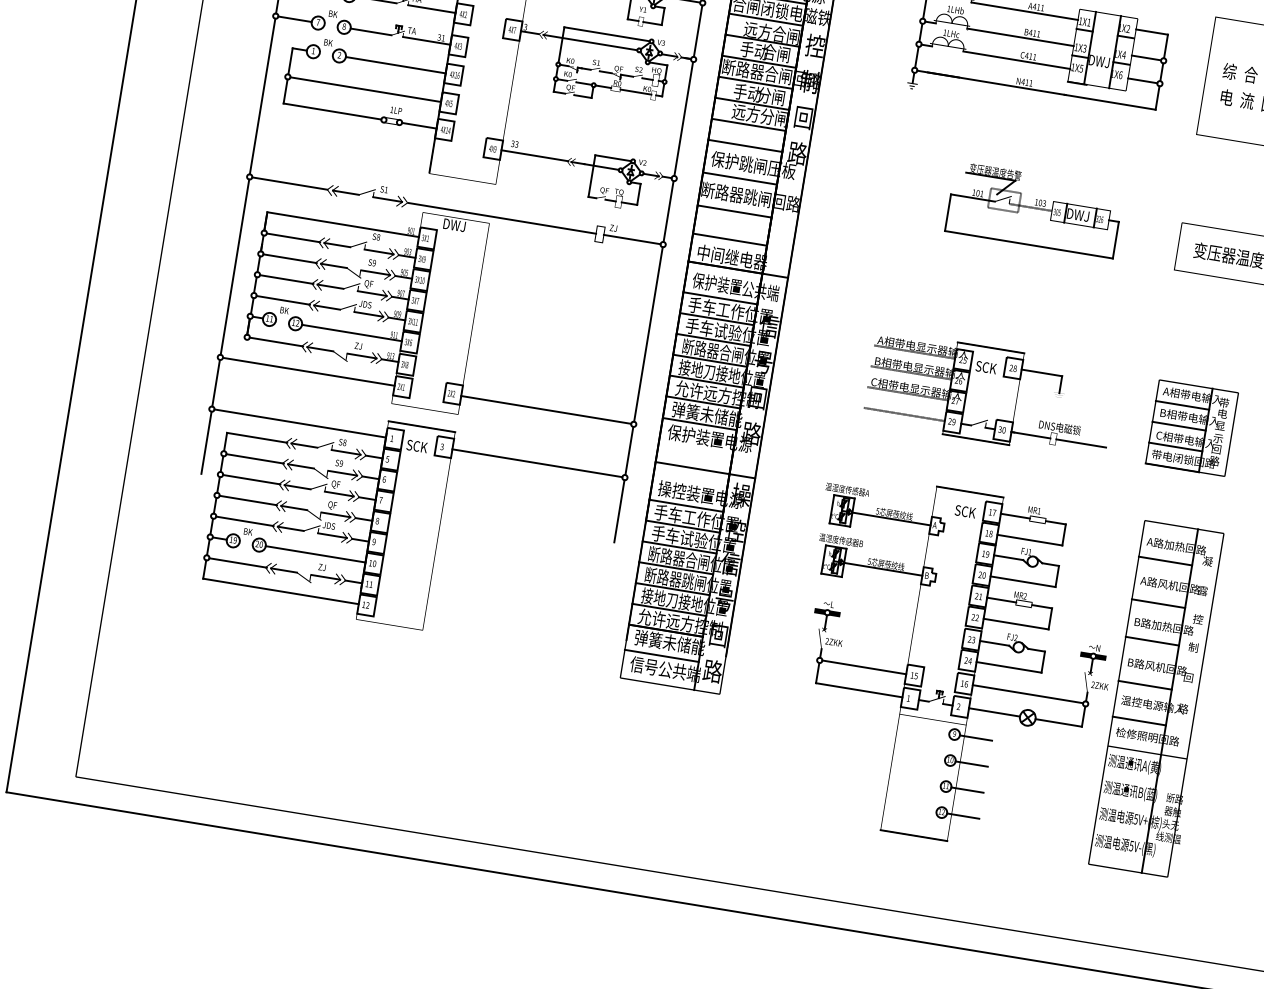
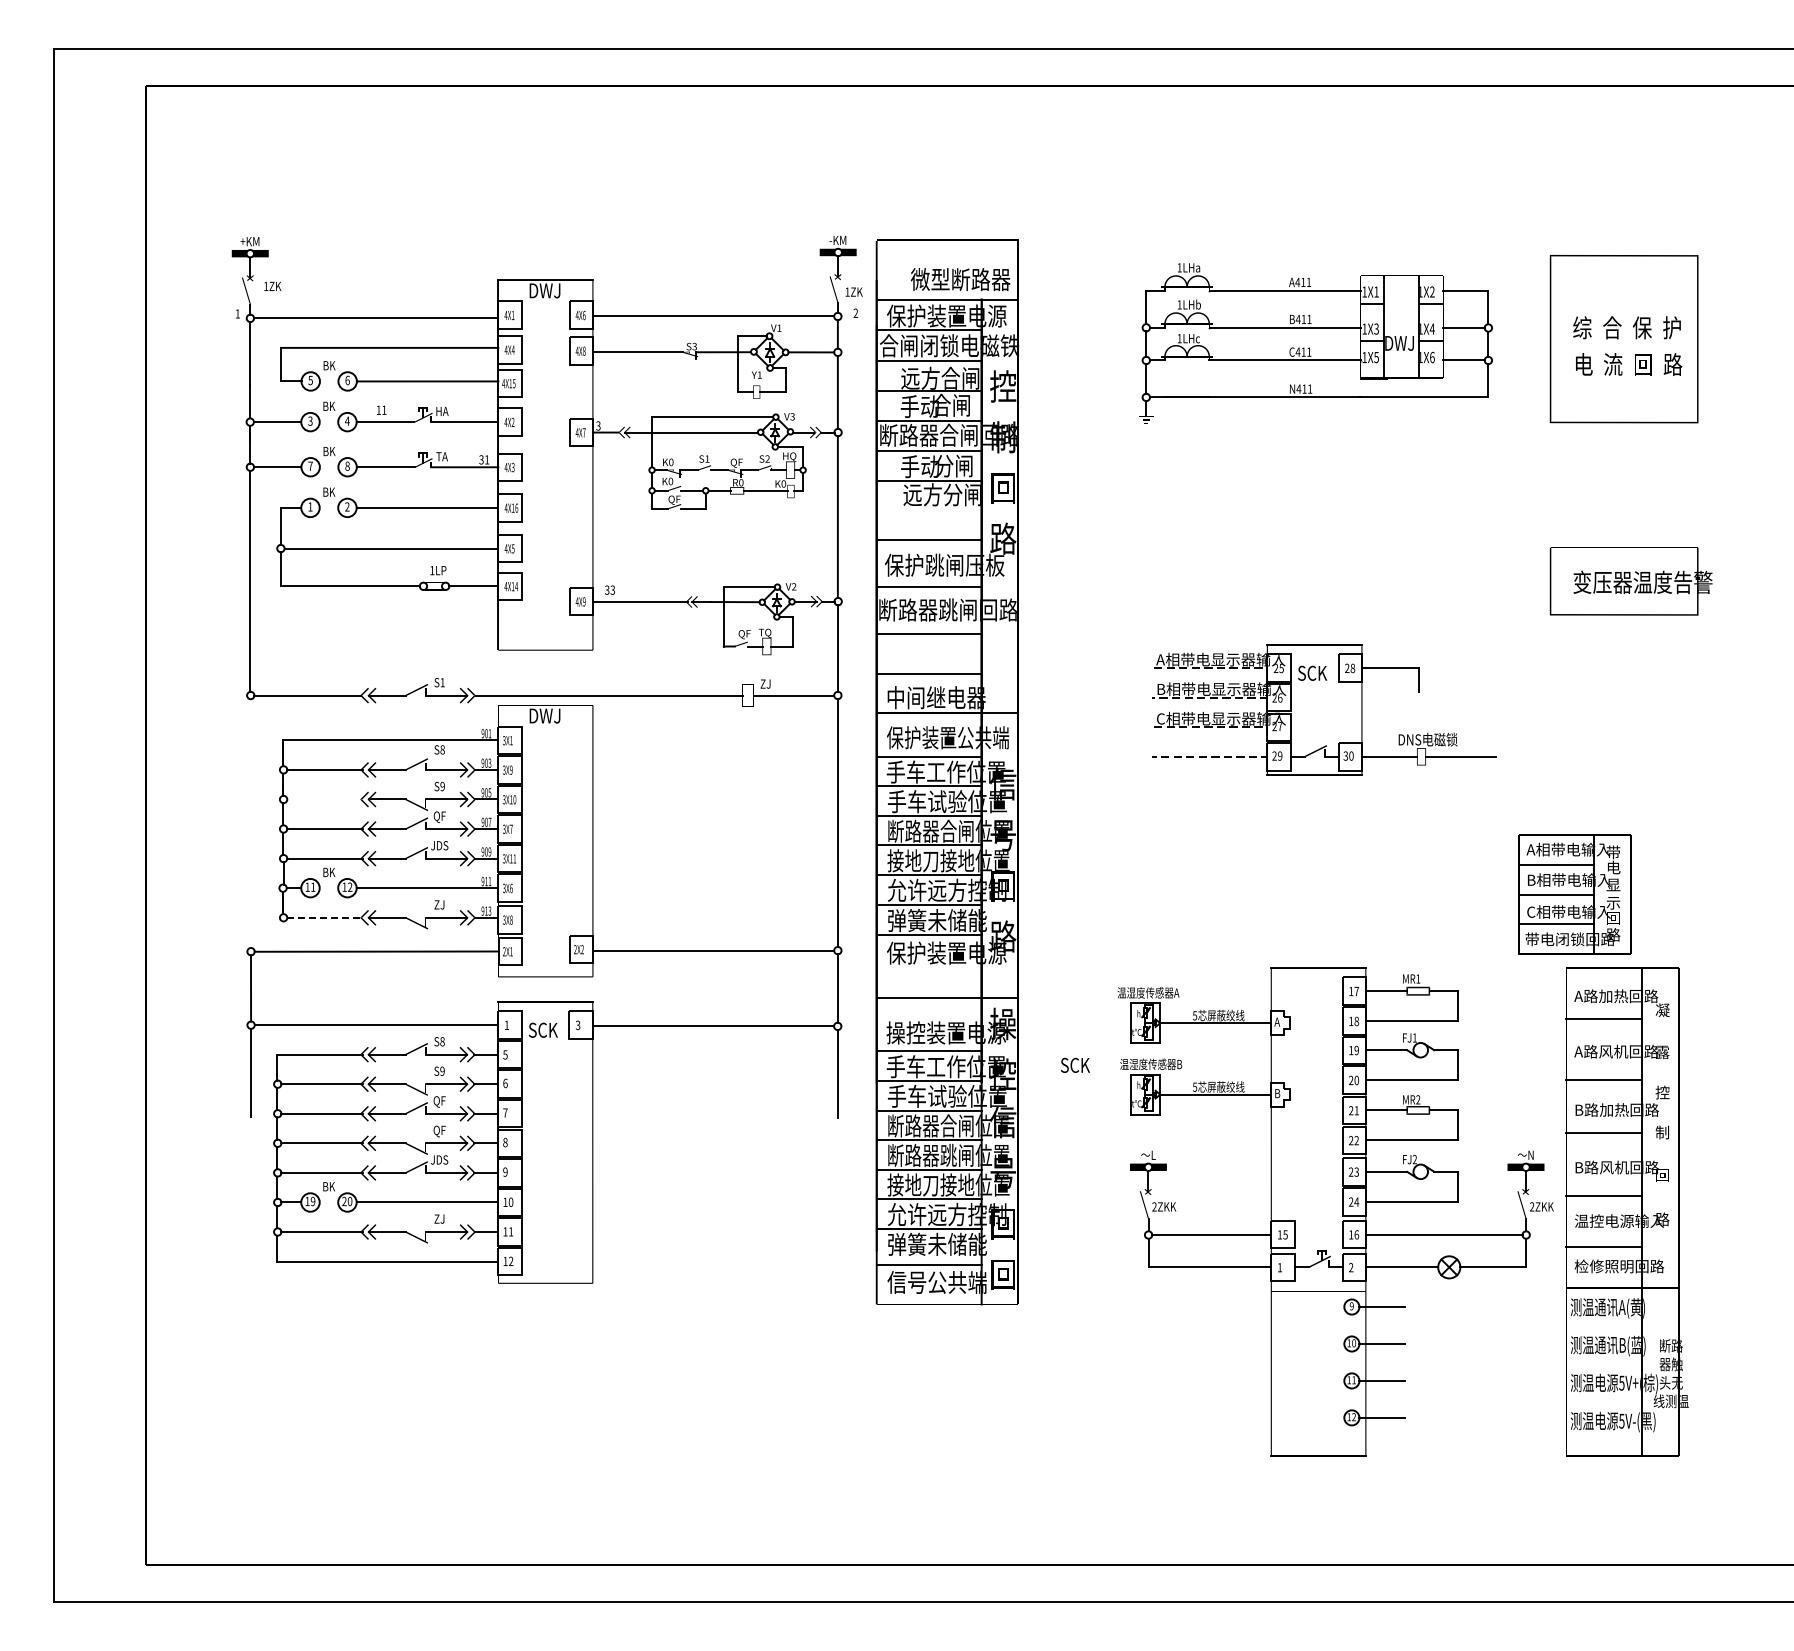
line: (748, 124) -> (928, 510), removed
part: (1034, 209) -> (1343, 562), removed
line: (290, 258) -> (325, 799), removed
line: (234, 267) -> (250, 823), removed
line: (276, 341) -> (325, 917), solid -> dashed
part: (990, 394) -> (1324, 709), moved
part: (1191, 428) -> (1574, 894), moved
text: (965, 511) -> (1075, 1064), moved
text: (713, 671) -> (1003, 1274), 路 -> 回

